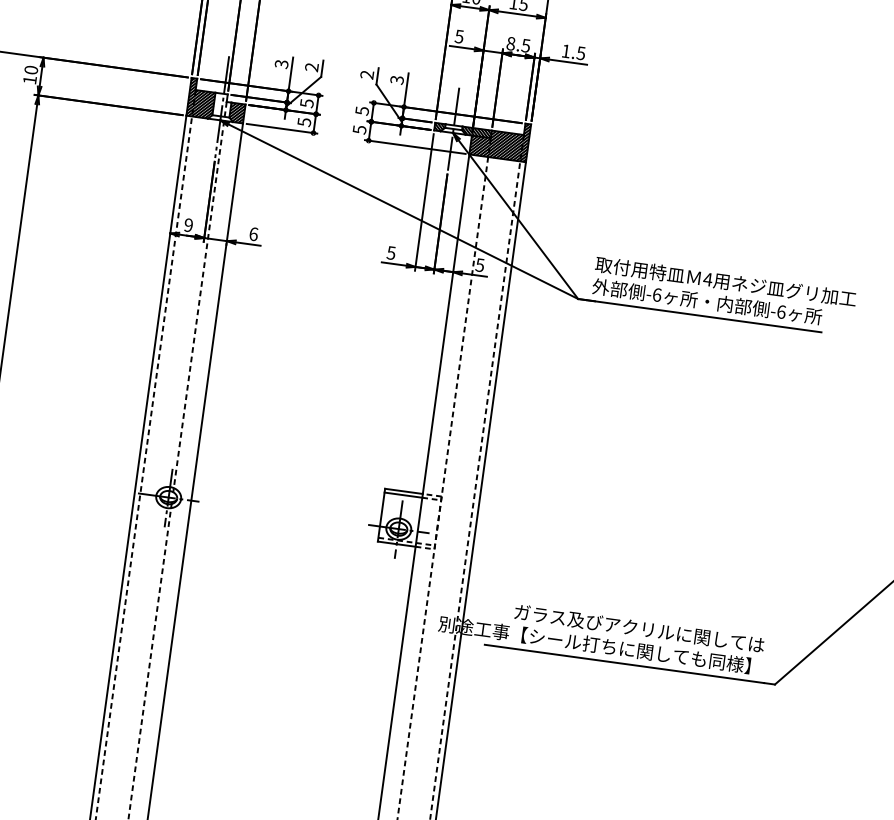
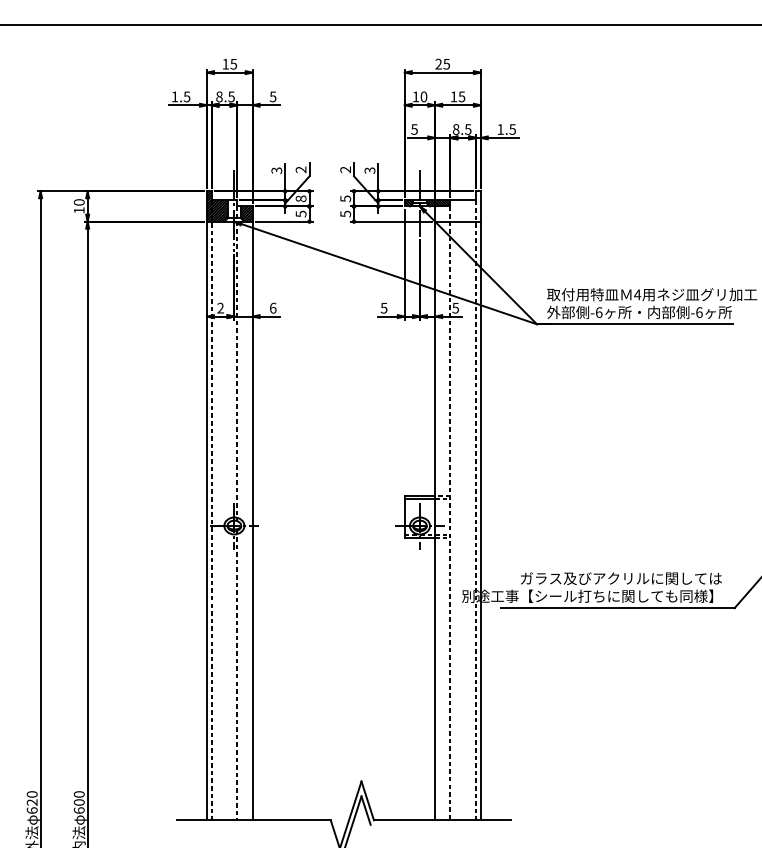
text: (306, 102) -> (300, 198), 5 -> 8
hatch: (499, 139) -> (457, 206), removed
text: (188, 225) -> (220, 308), 9 -> 2

